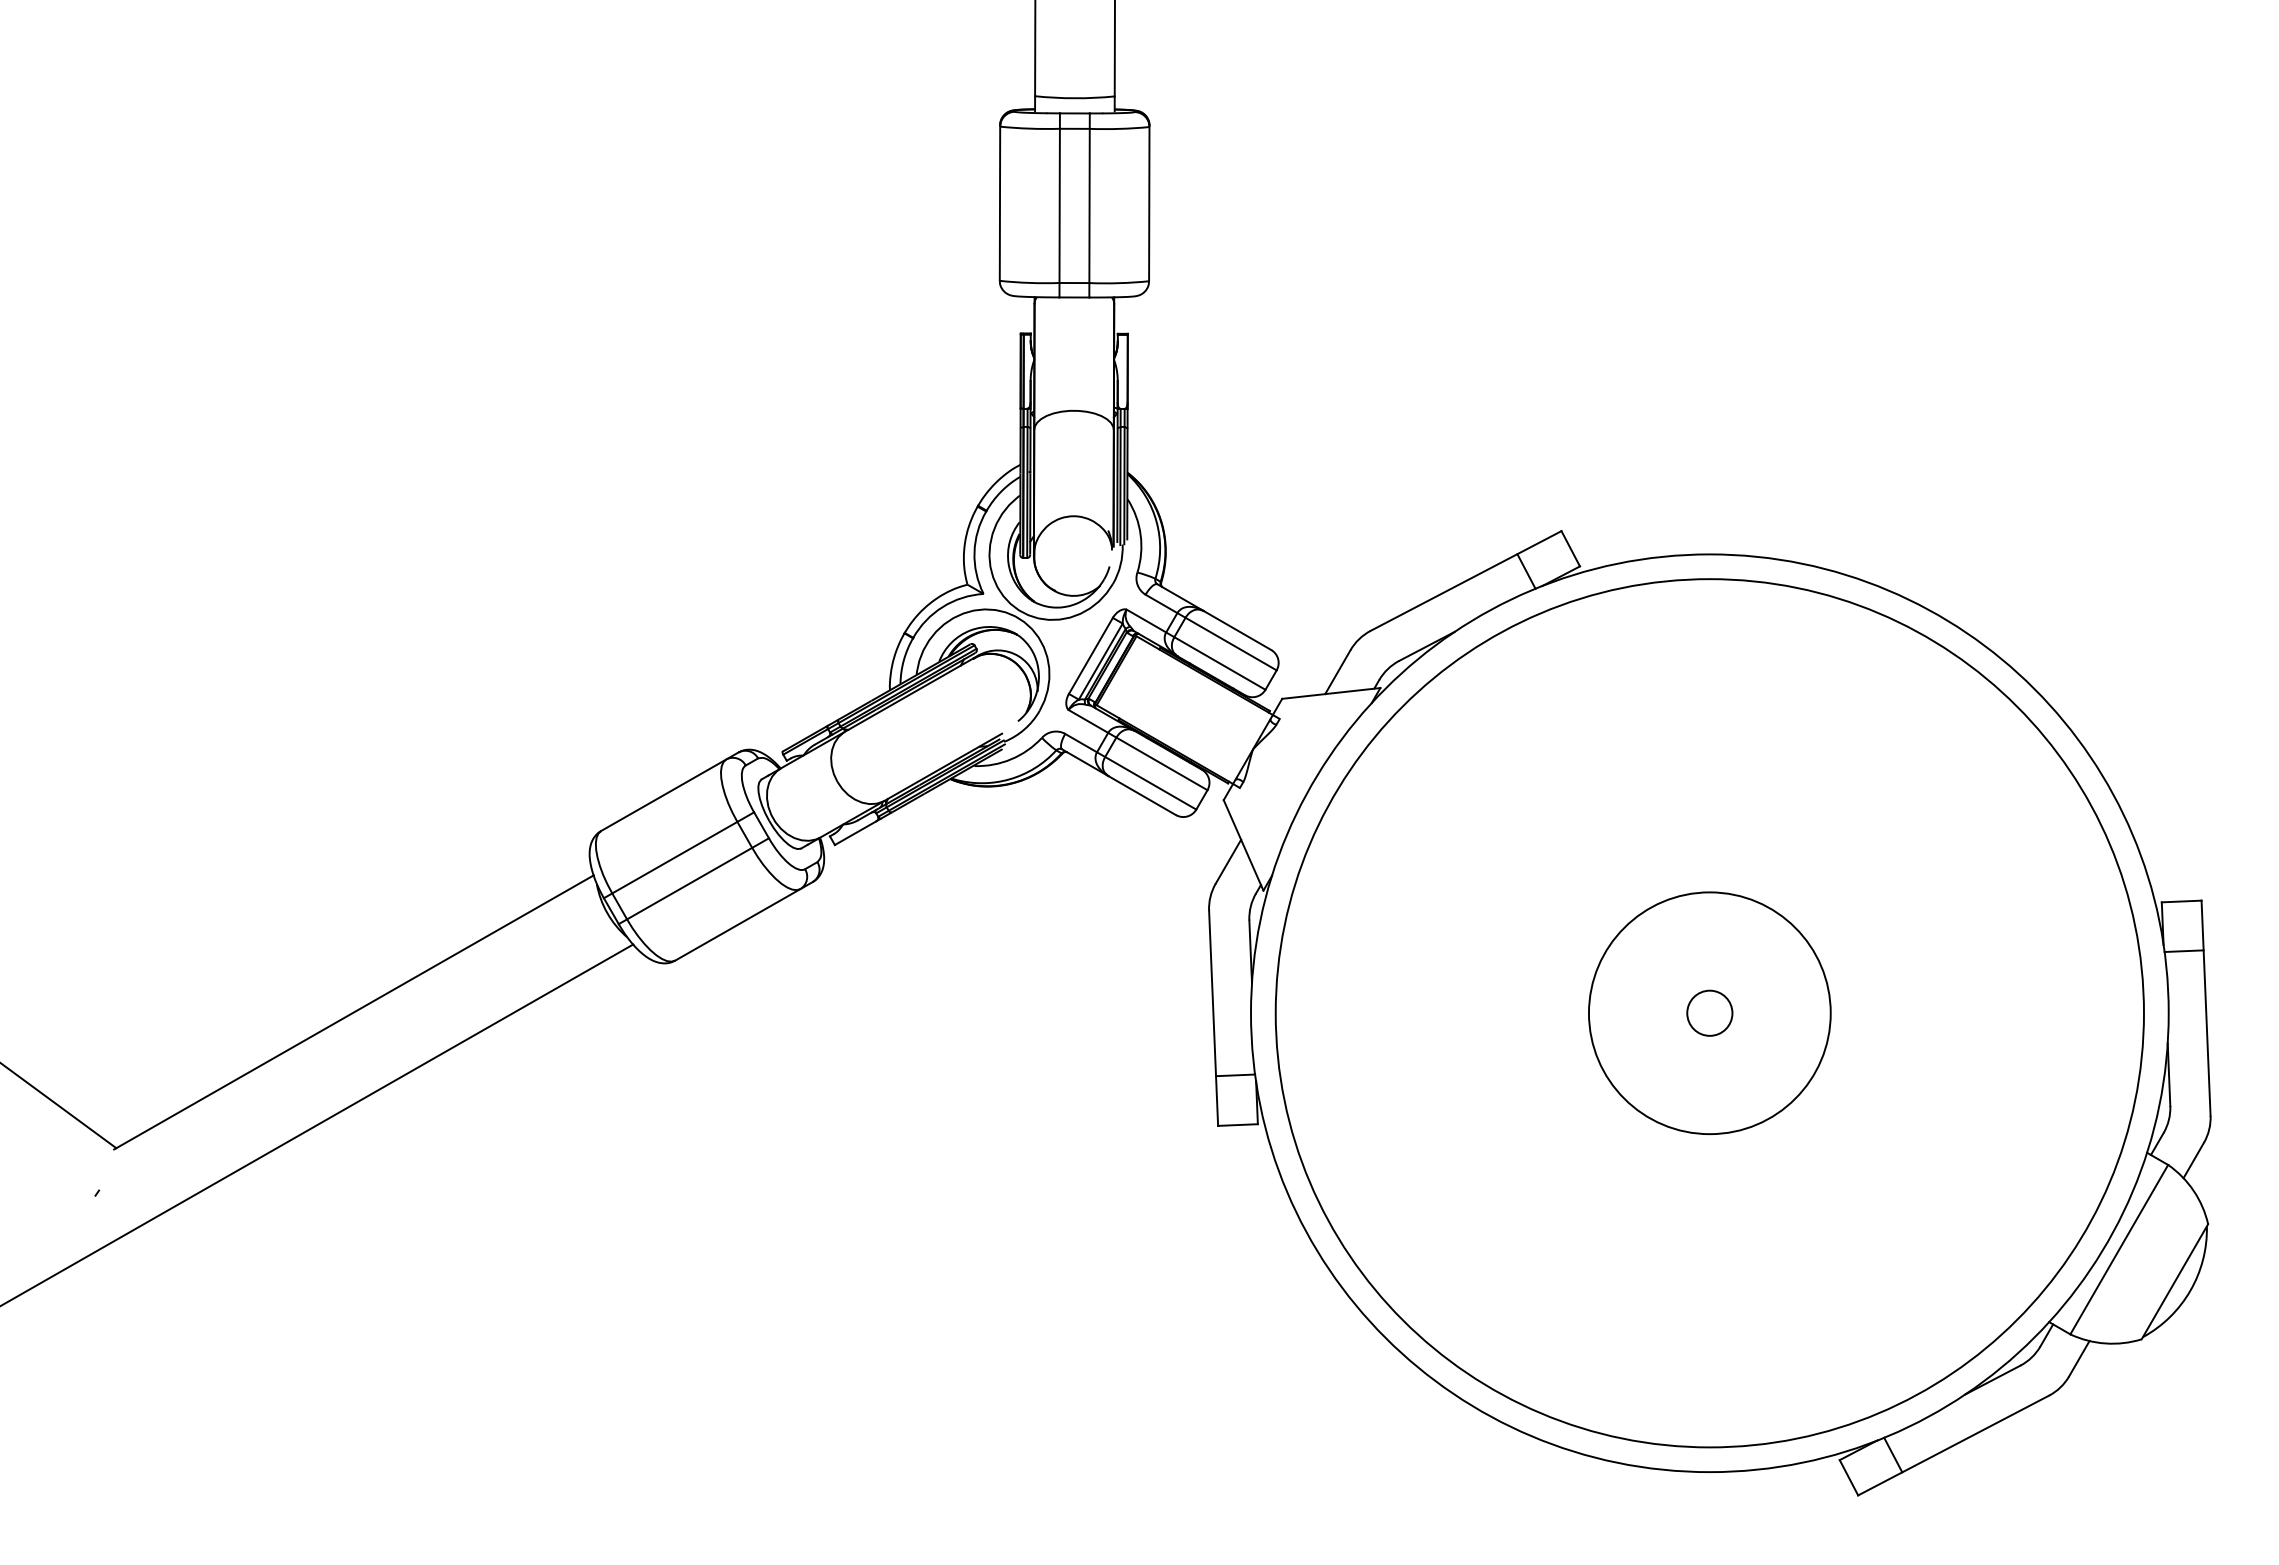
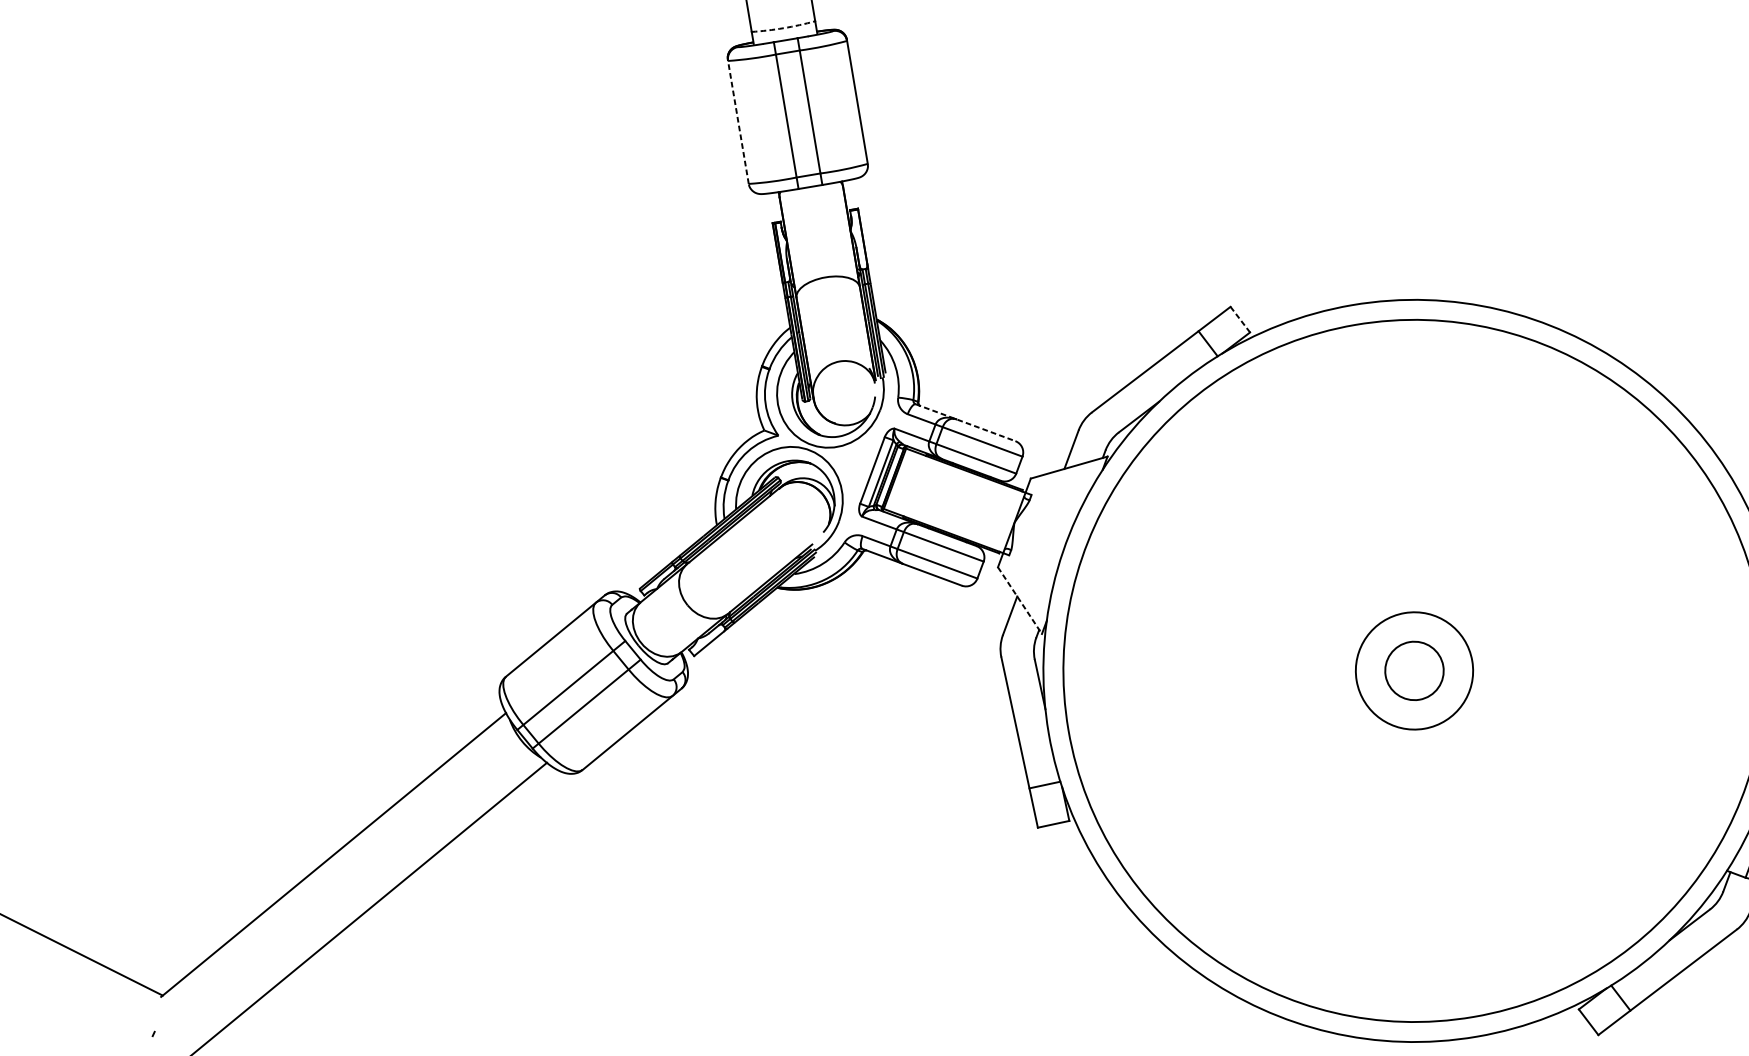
arc: (1074, 98) -> (783, 28), solid -> dashed
line: (999, 203) -> (737, 122), solid -> dashed
line: (1570, 548) -> (1240, 319), solid -> dashed
line: (1214, 617) -> (965, 422), solid -> dashed
line: (1243, 845) -> (1019, 600), solid -> dashed
circle: (1709, 1012) -> (1414, 670), size x1.6
circle: (1709, 1013) -> (1414, 671), size x0.6

